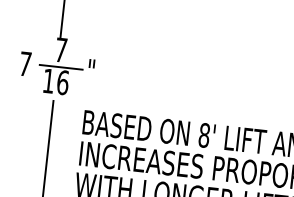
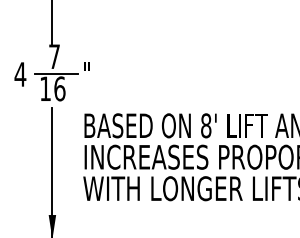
text: (25, 64) -> (20, 74), 7 -> 4

